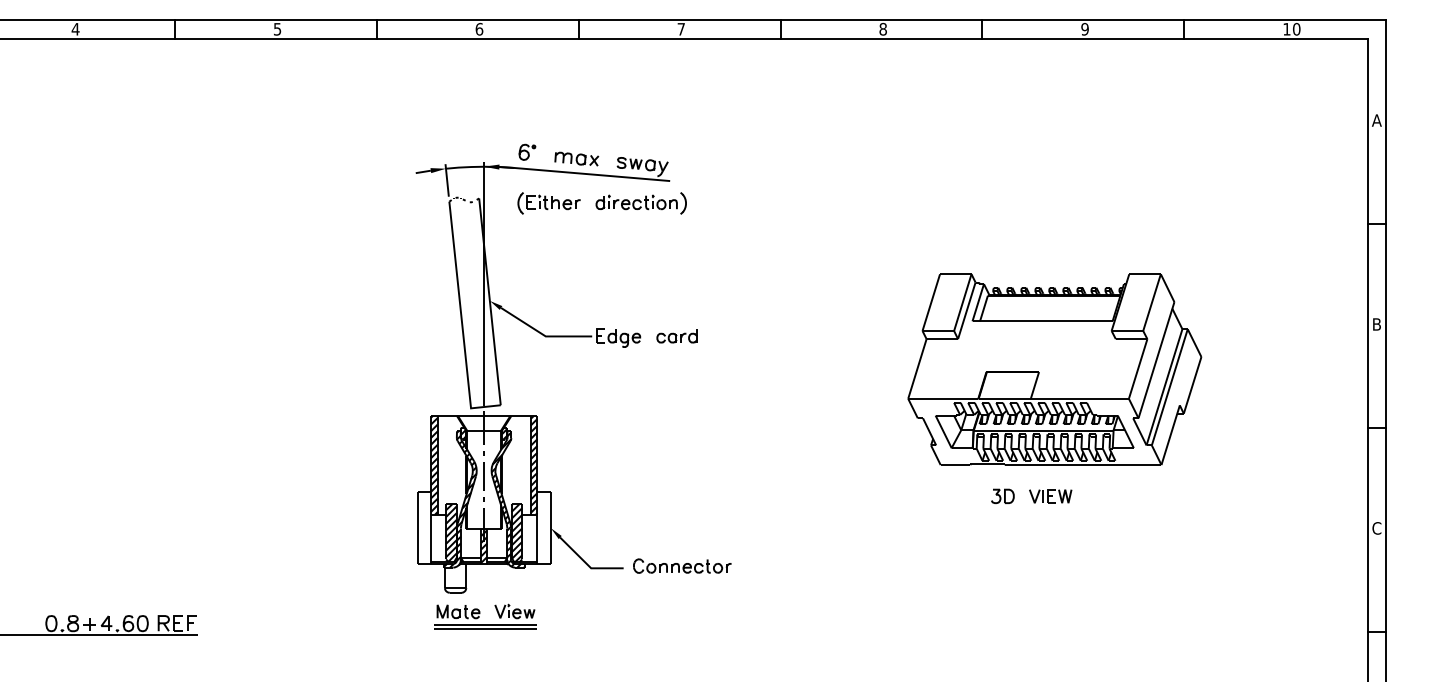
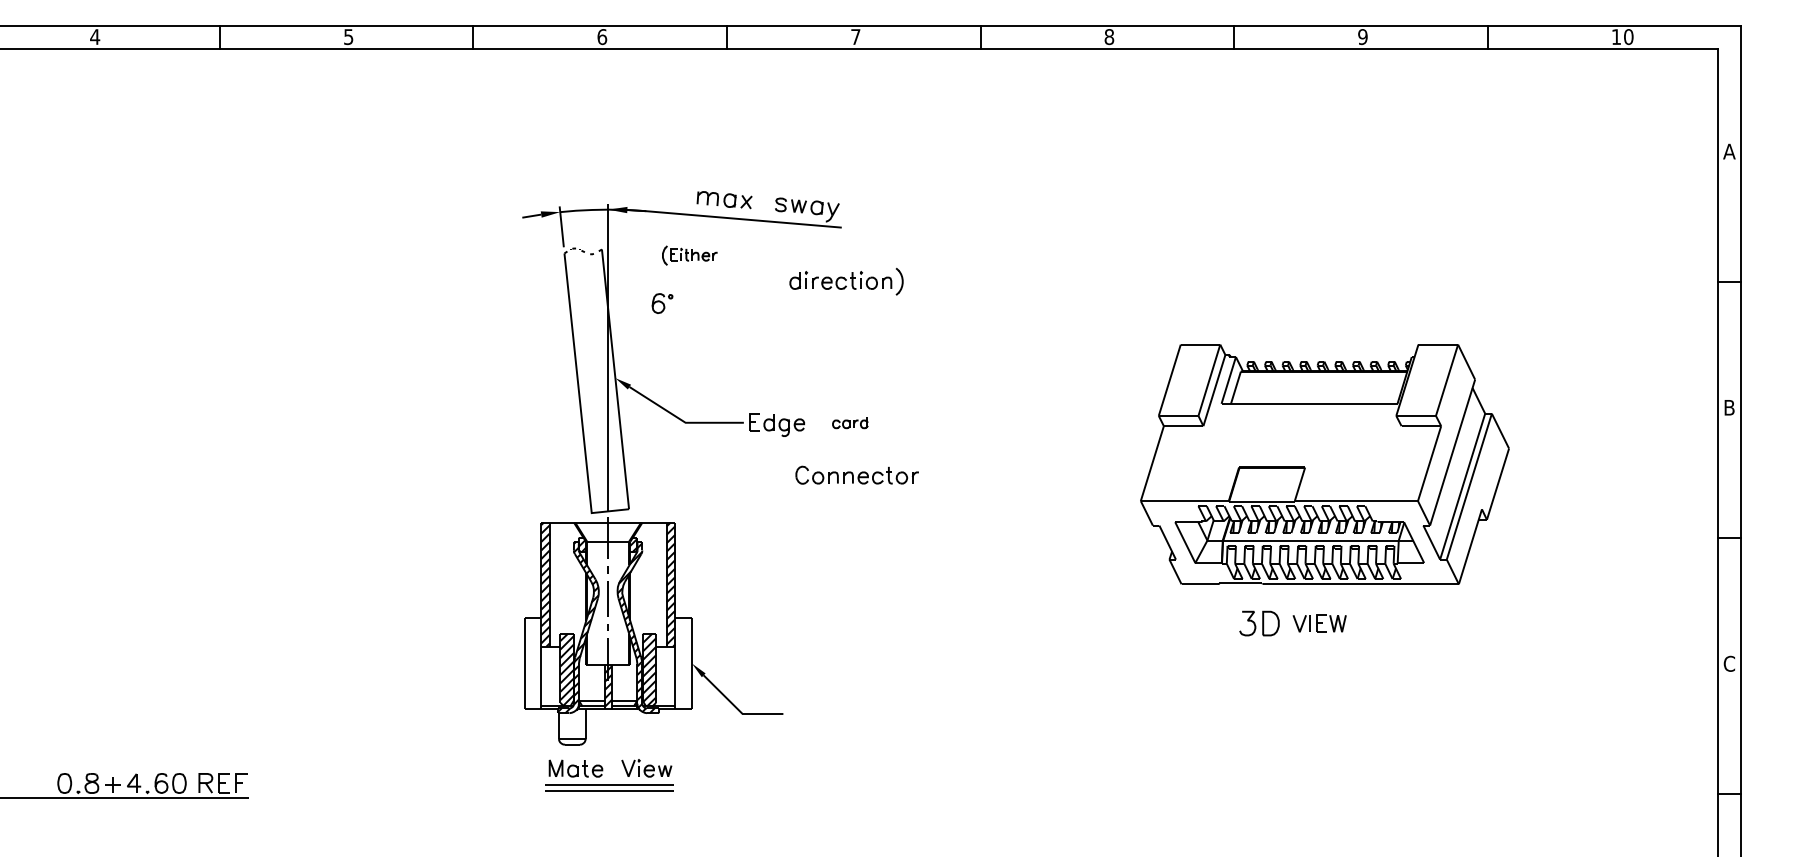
part: (527, 152) -> (662, 303), moved
part: (548, 203) -> (689, 255), size x0.7
part: (641, 203) -> (846, 281), moved
part: (676, 336) -> (849, 422), size x0.7
part: (1002, 496) -> (1259, 623), size x1.4
part: (681, 565) -> (856, 474), moved

